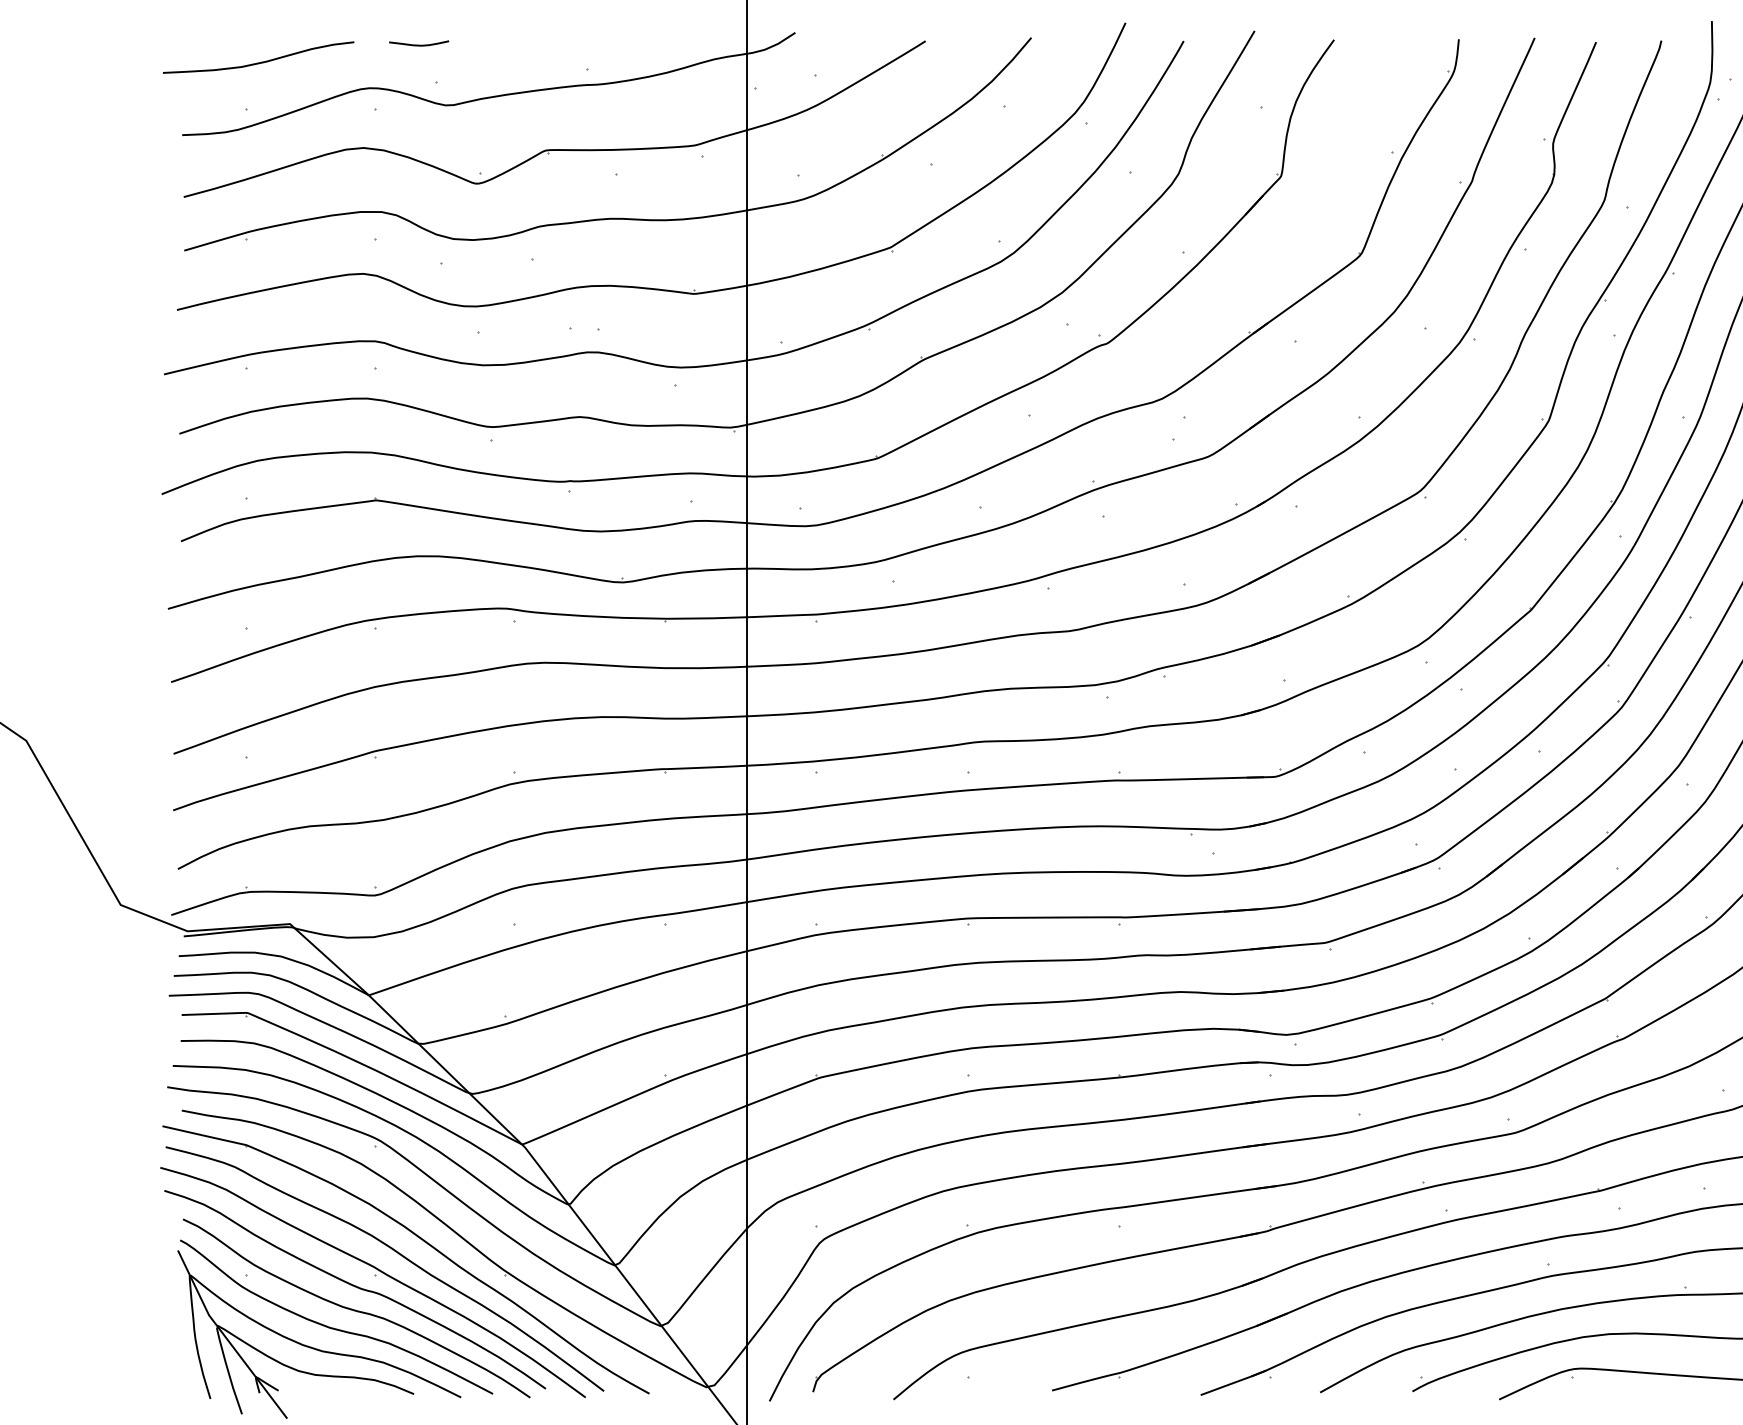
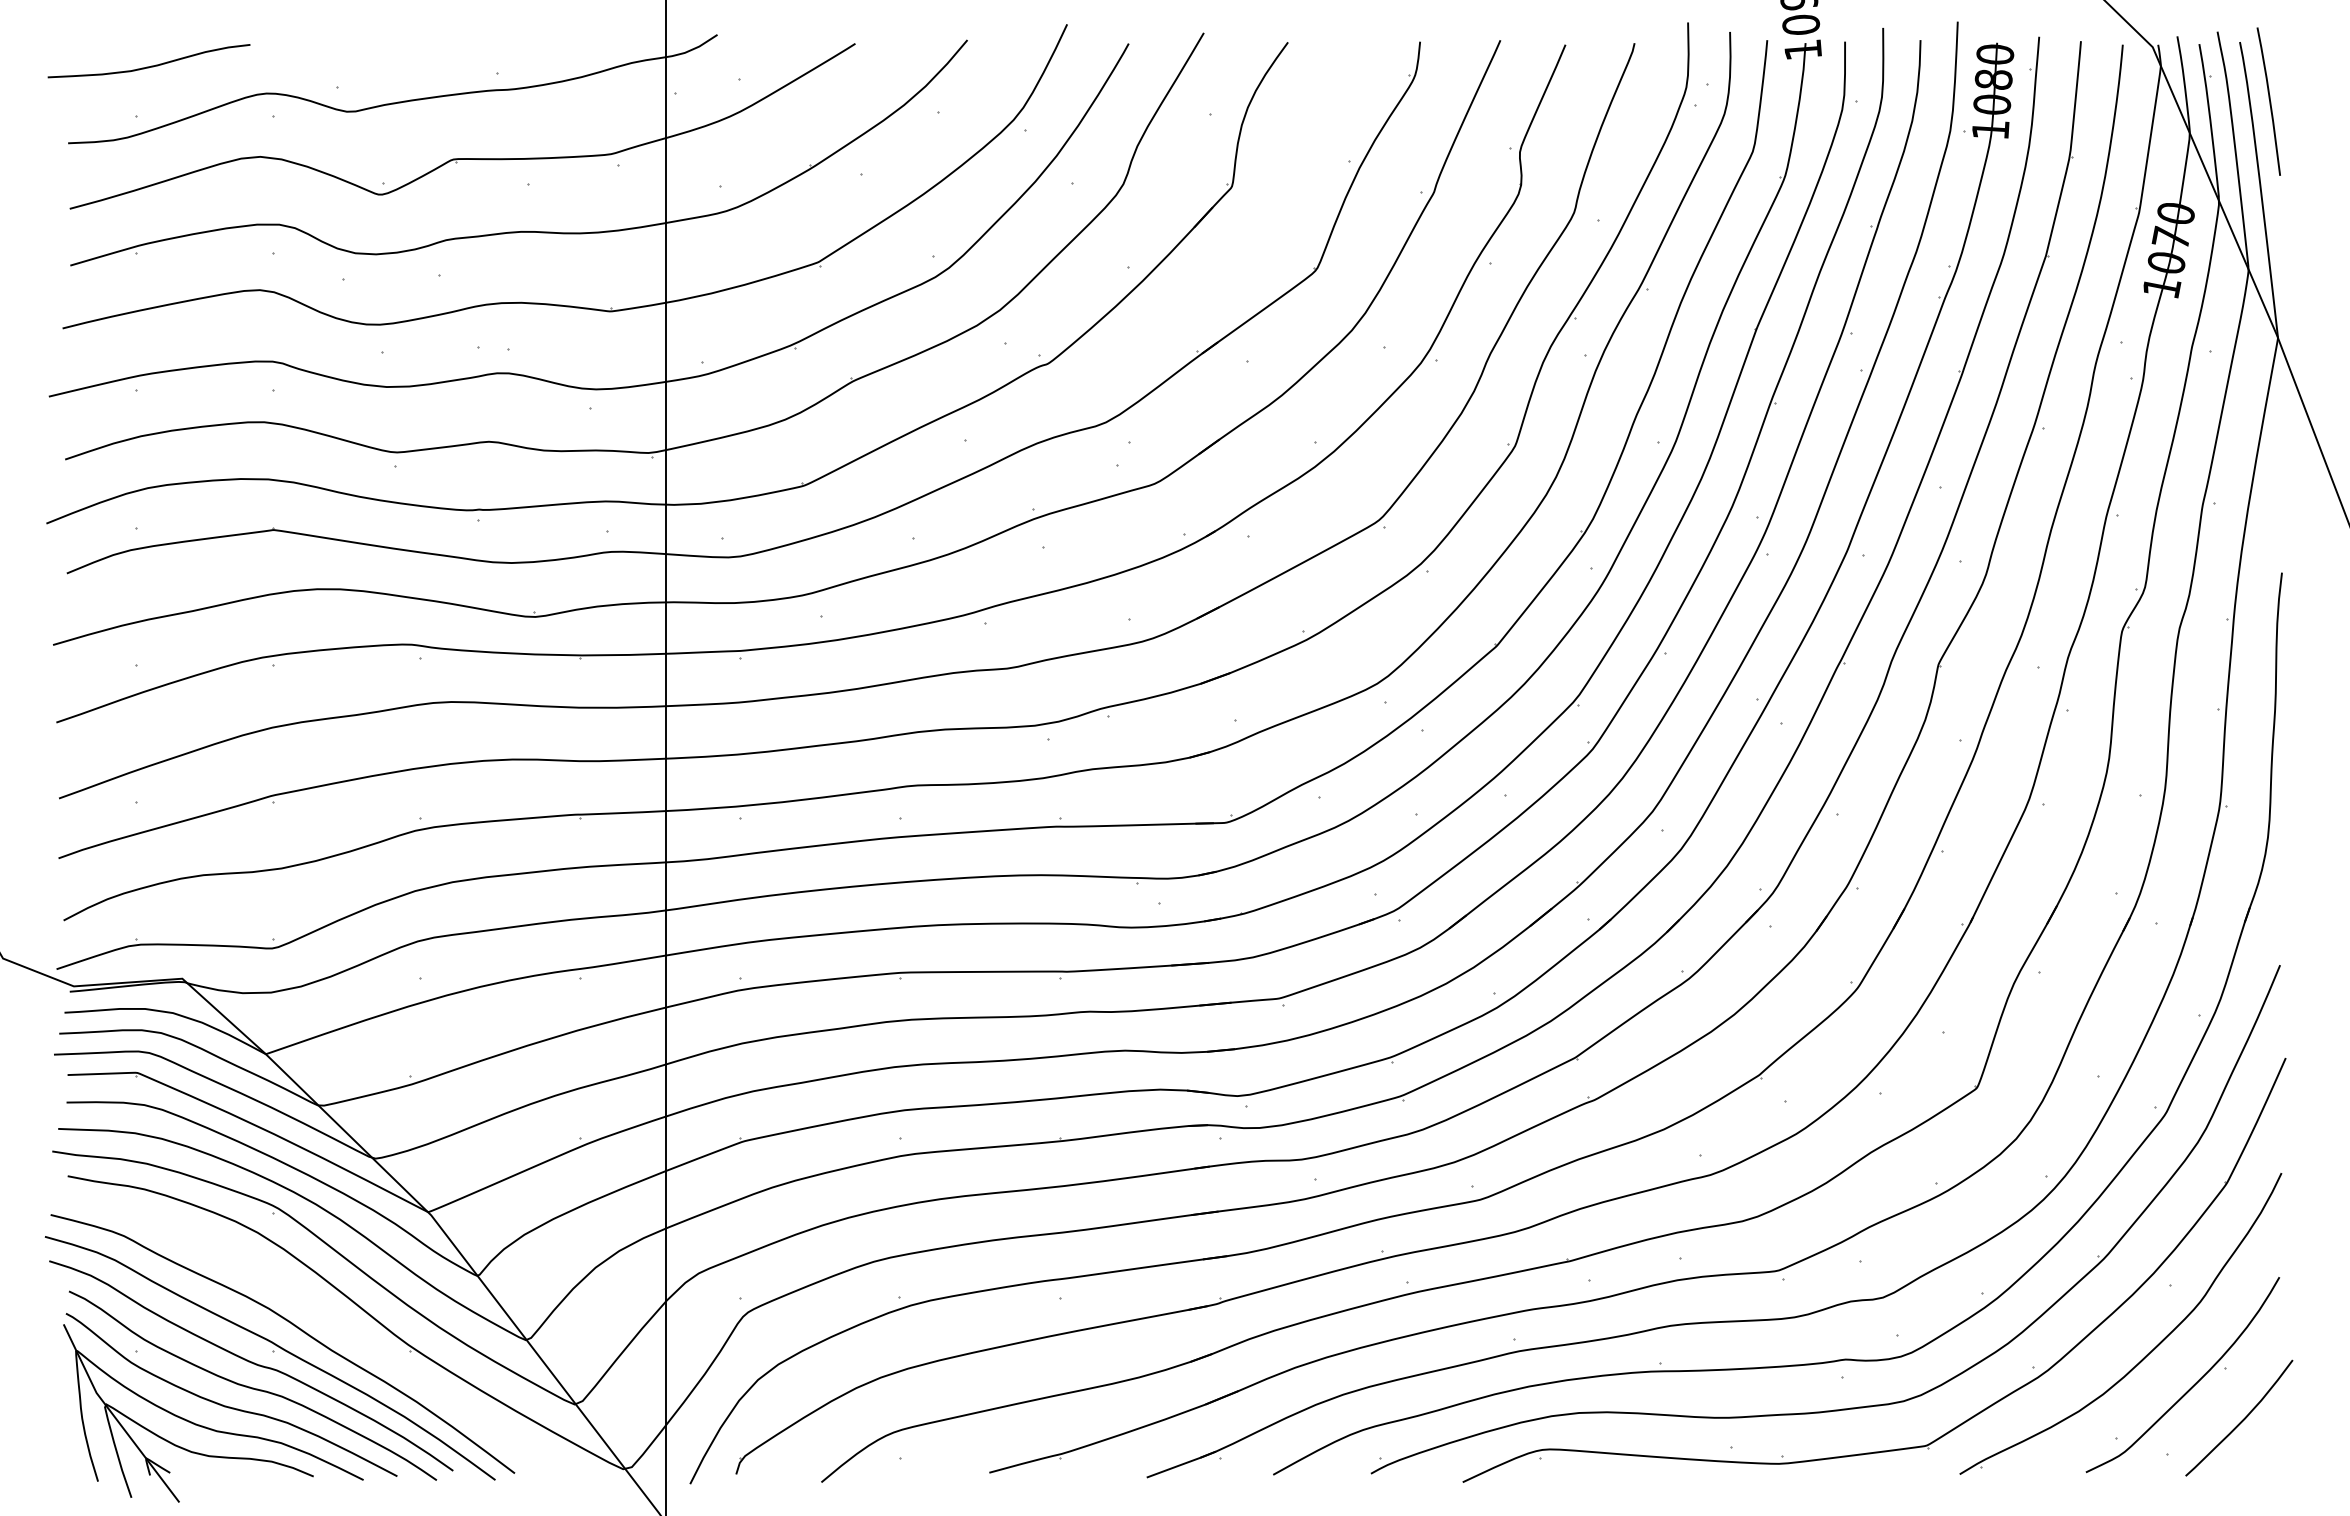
curve: (418, 44) -> (318, 47), removed
part: (421, 1240) -> (321, 1313), removed

